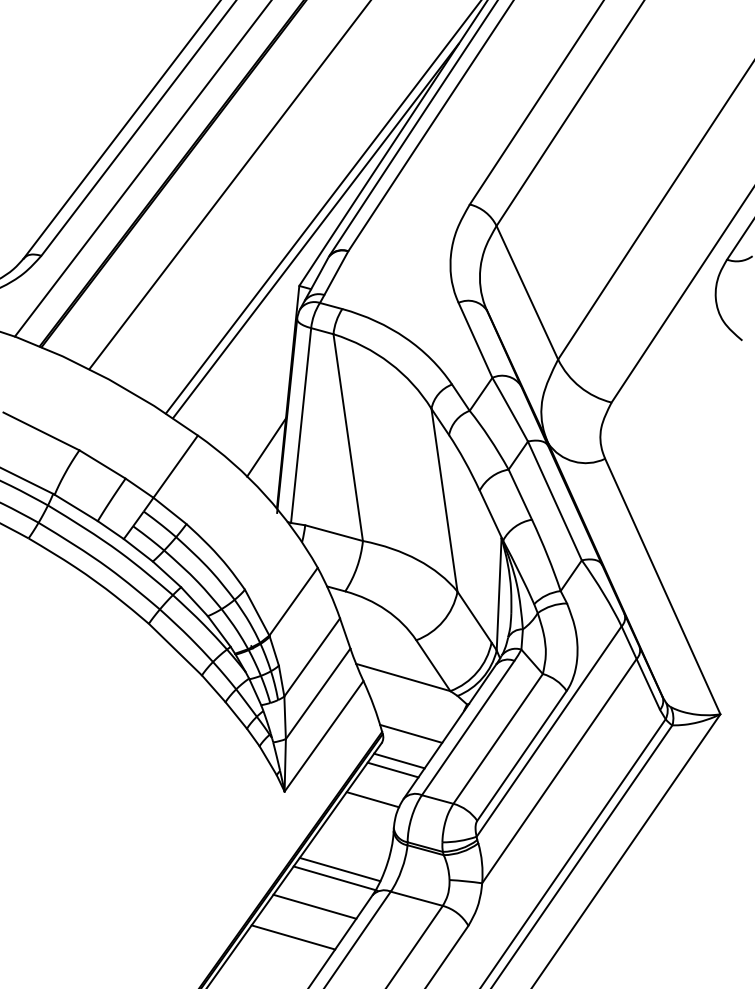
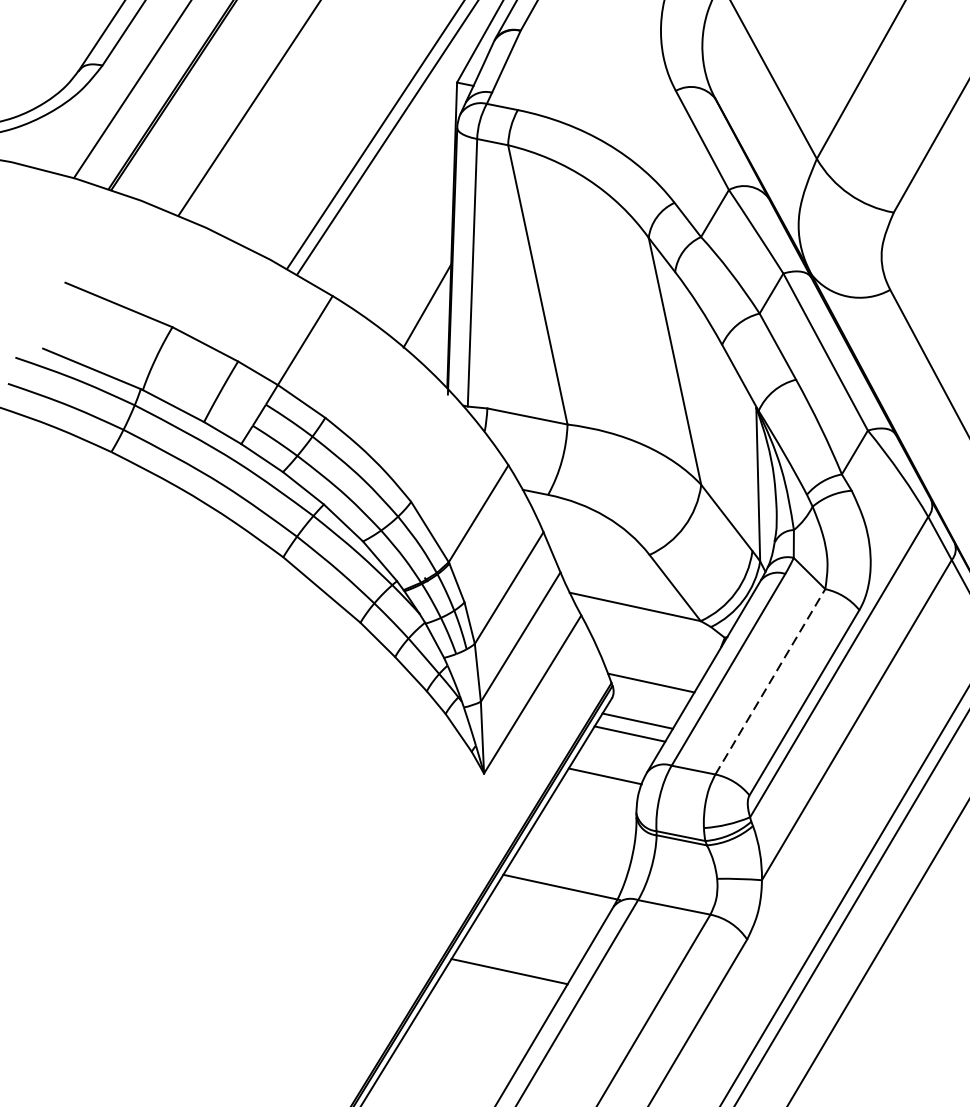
line: (498, 738) -> (770, 681), solid -> dashed
line: (339, 869) -> (566, 874), removed
line: (314, 906) -> (535, 927), removed

